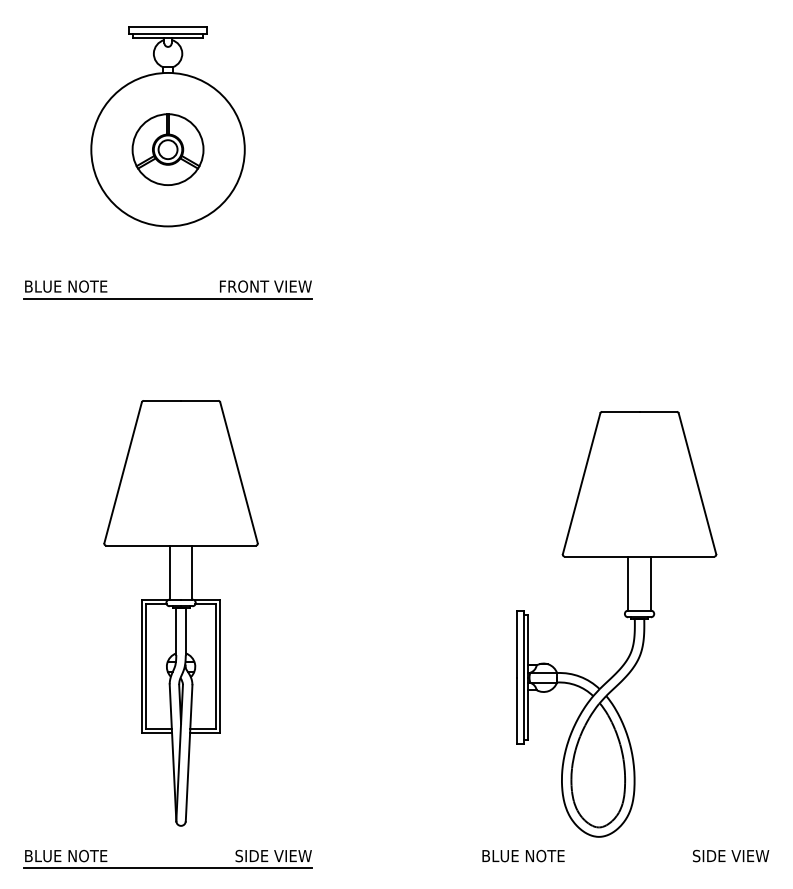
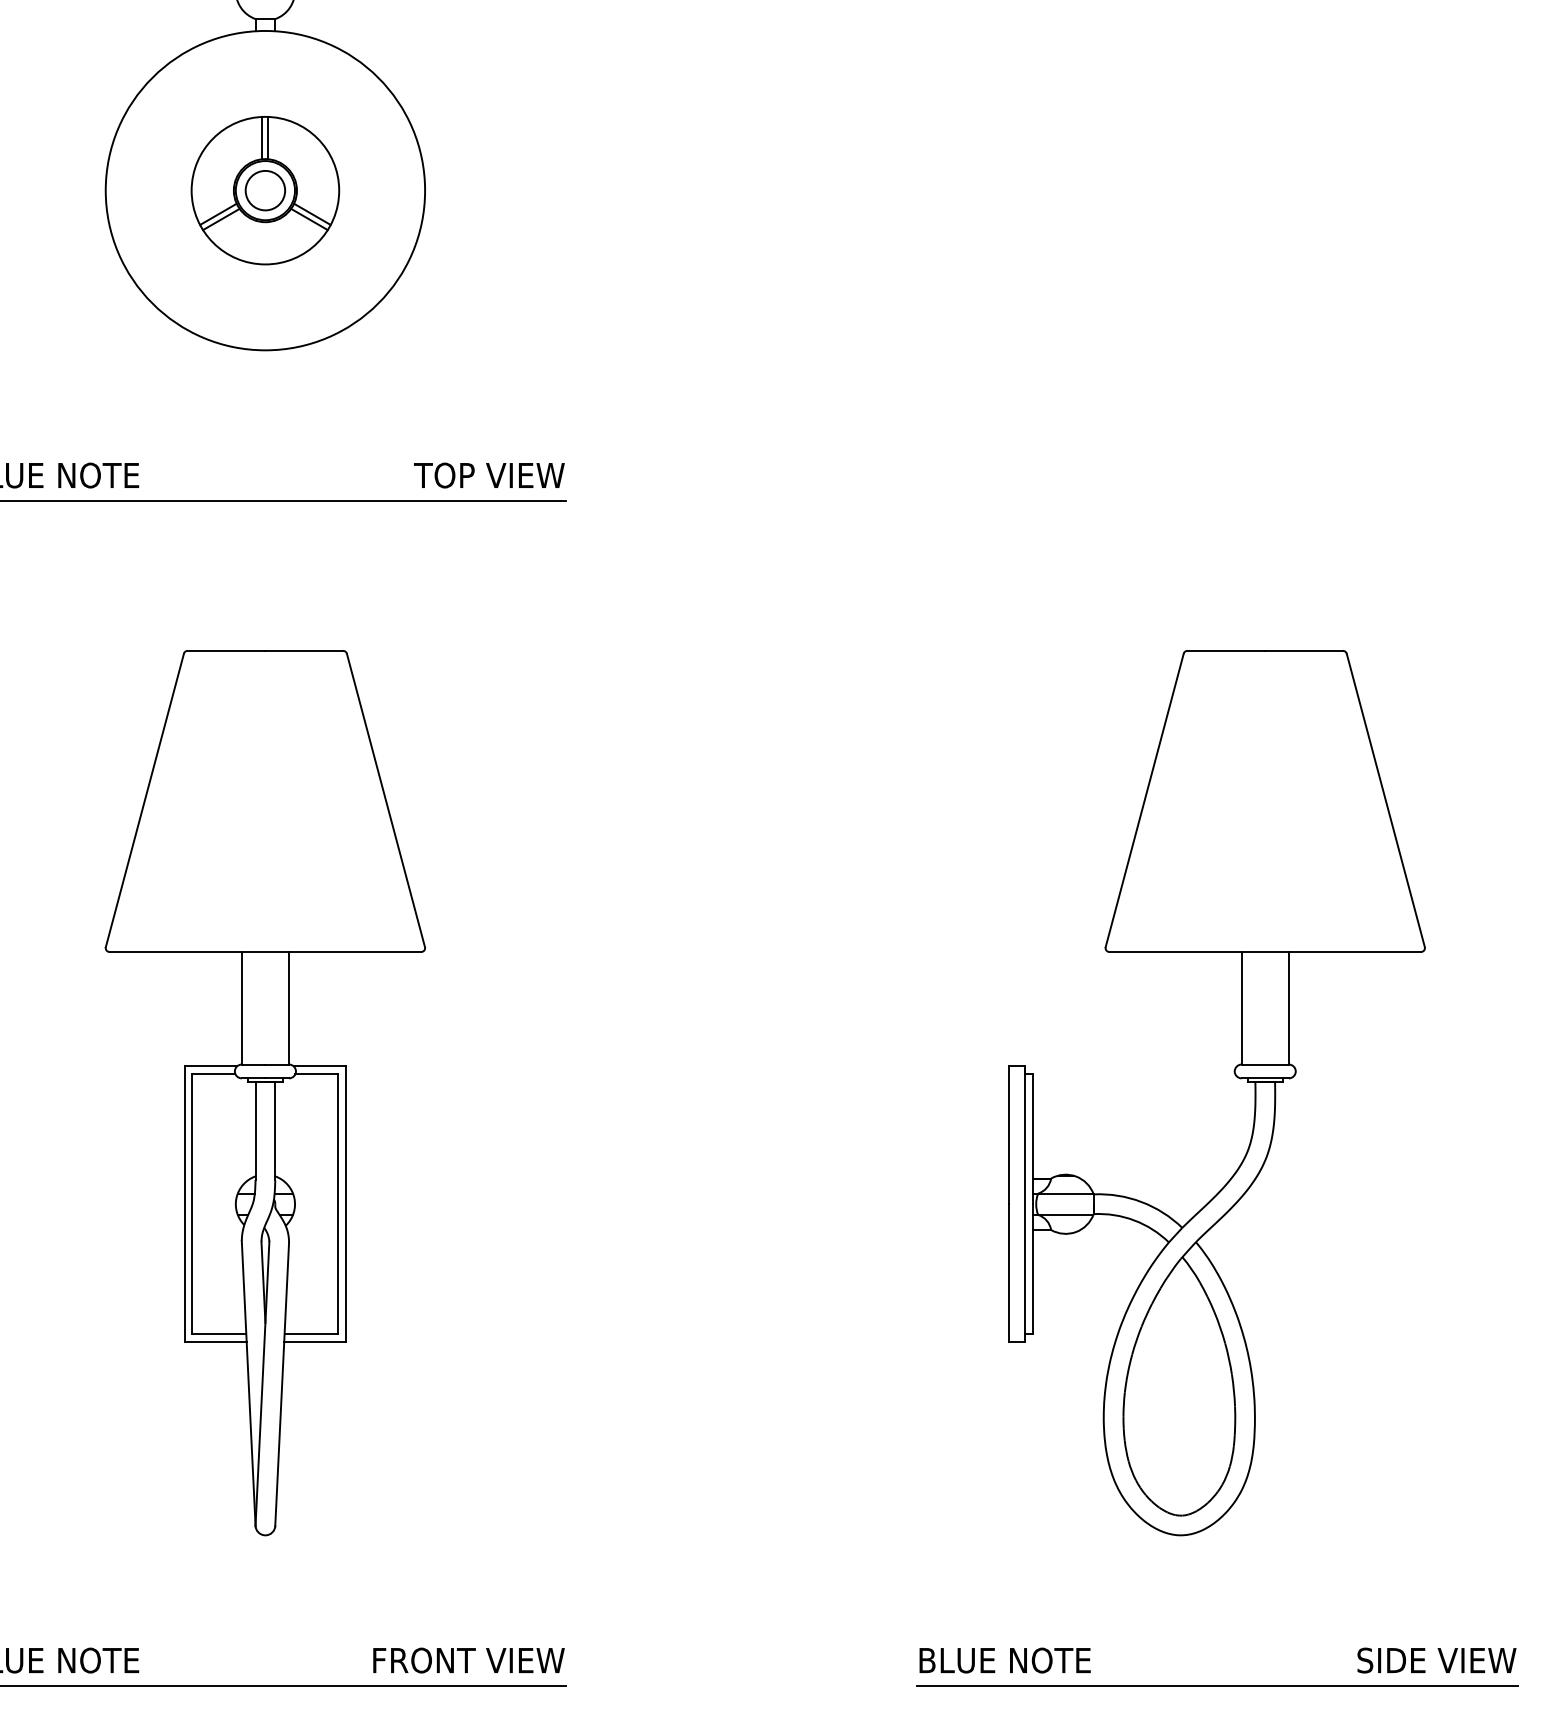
text: (244, 286) -> (424, 475), FRONT VIEW -> TOP VIEW
part: (180, 613) -> (264, 1093), moved
part: (624, 616) -> (1233, 1076), moved
text: (244, 855) -> (424, 1659), SIDE VIEW -> FRONT VIEW
line: (624, 868) -> (1215, 1686), added

